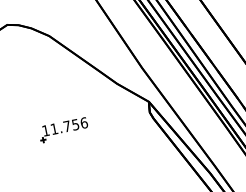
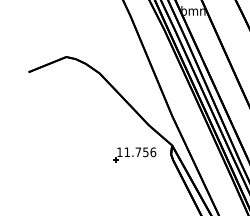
part: (63, 129) -> (134, 154), moved

